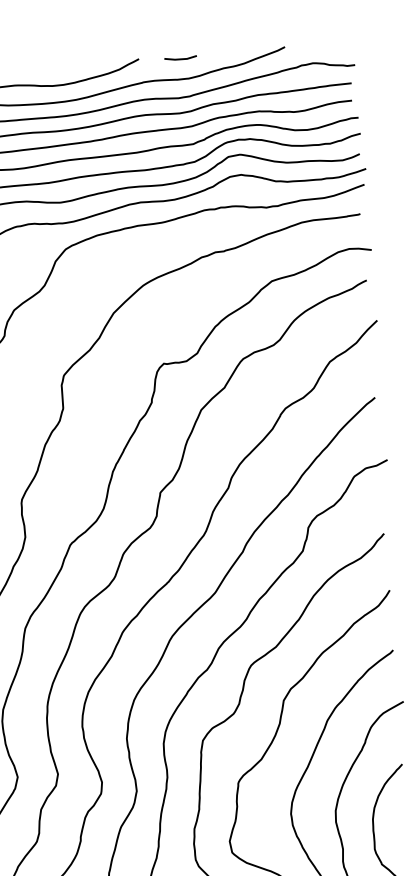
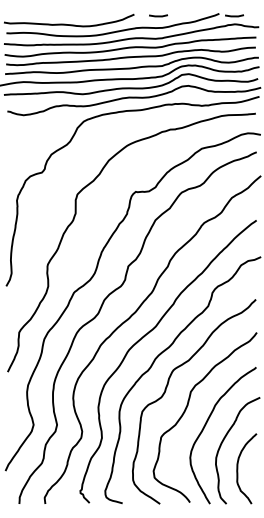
line: (311, 48) -> (234, 15), added

